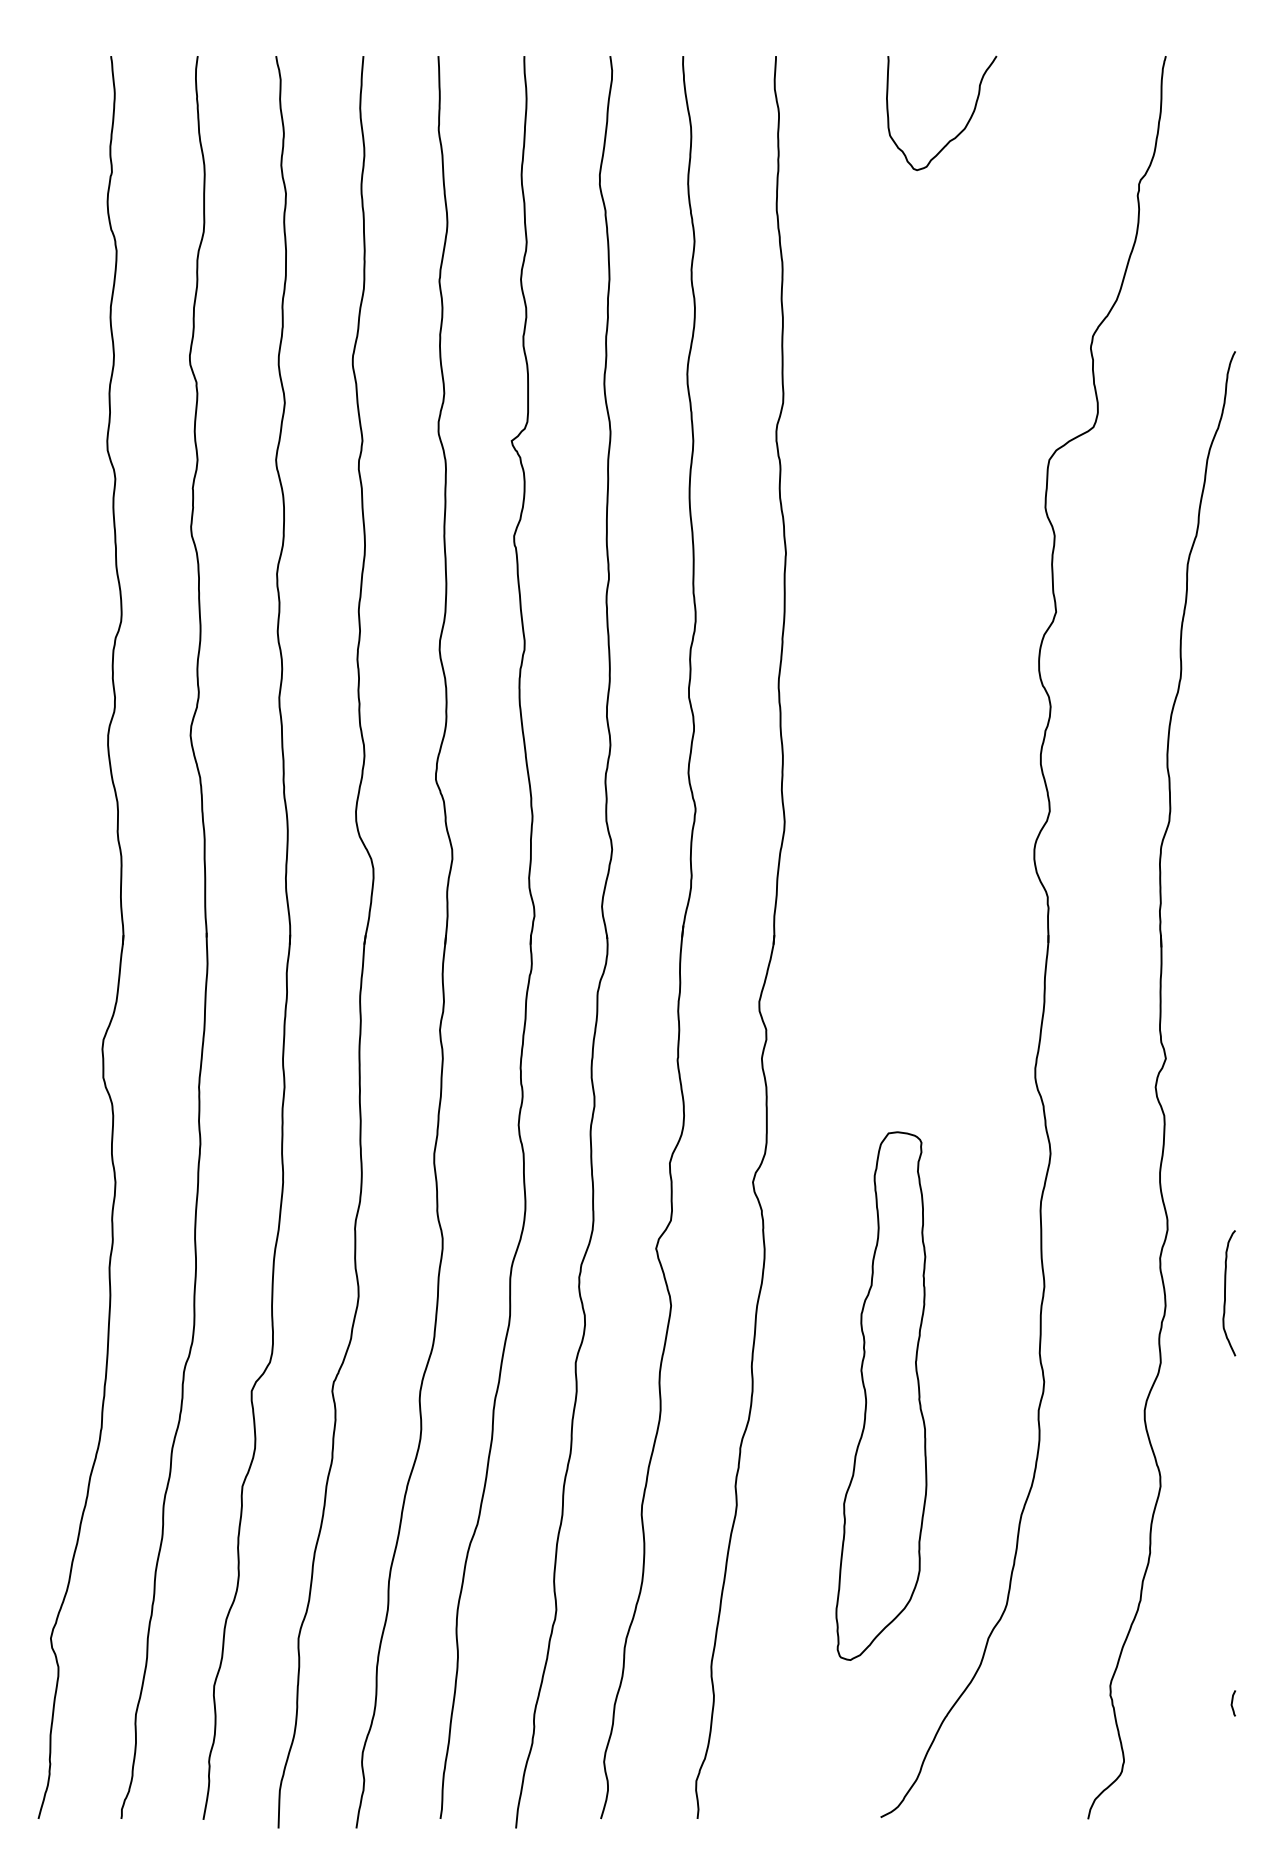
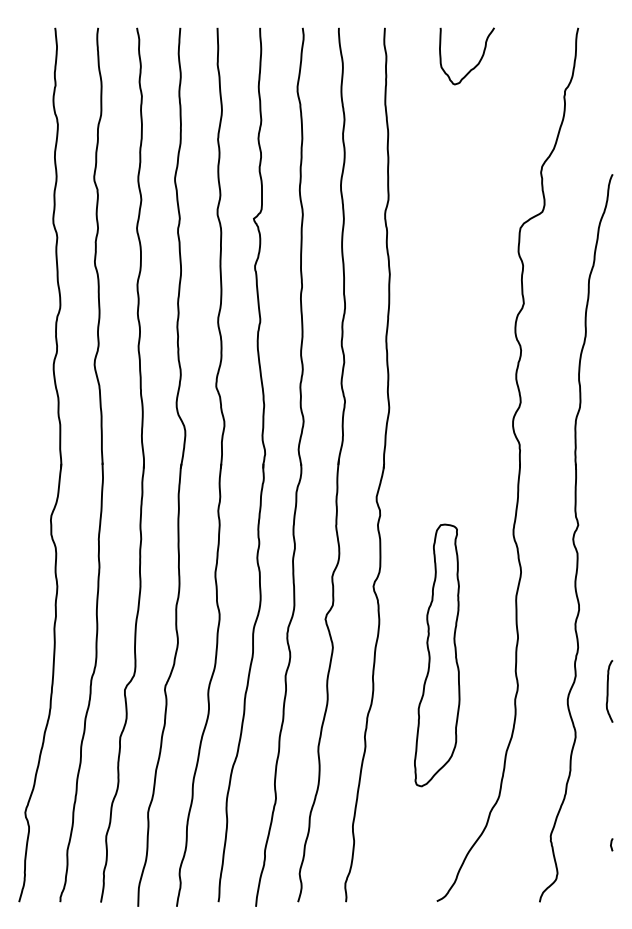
curve: (1226, 1293) -> (608, 691), moved
part: (881, 1396) -> (437, 655), moved

